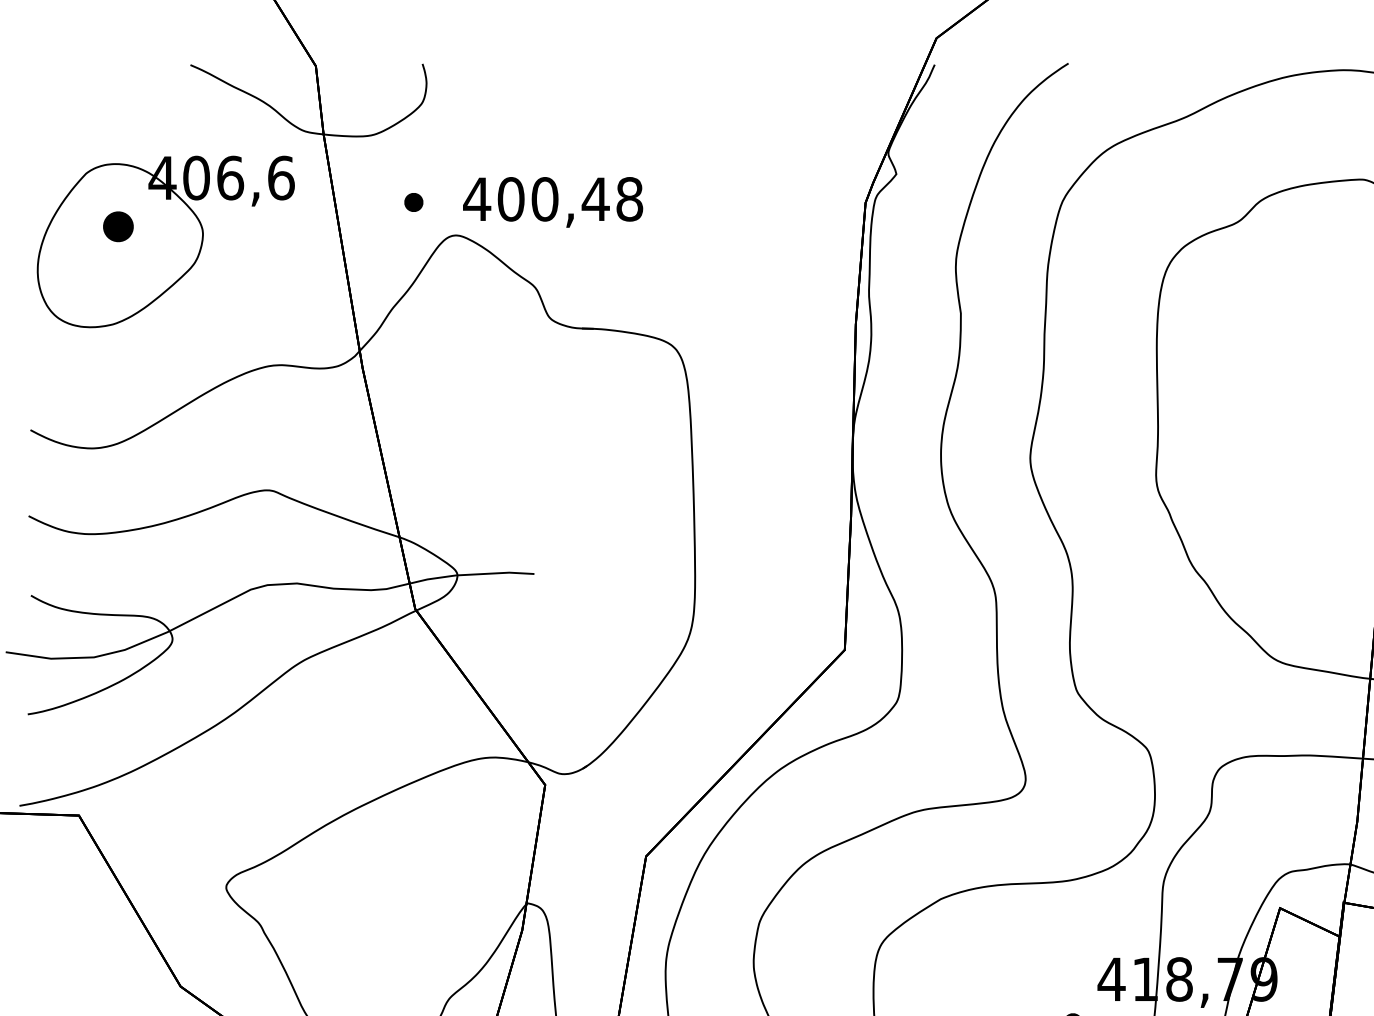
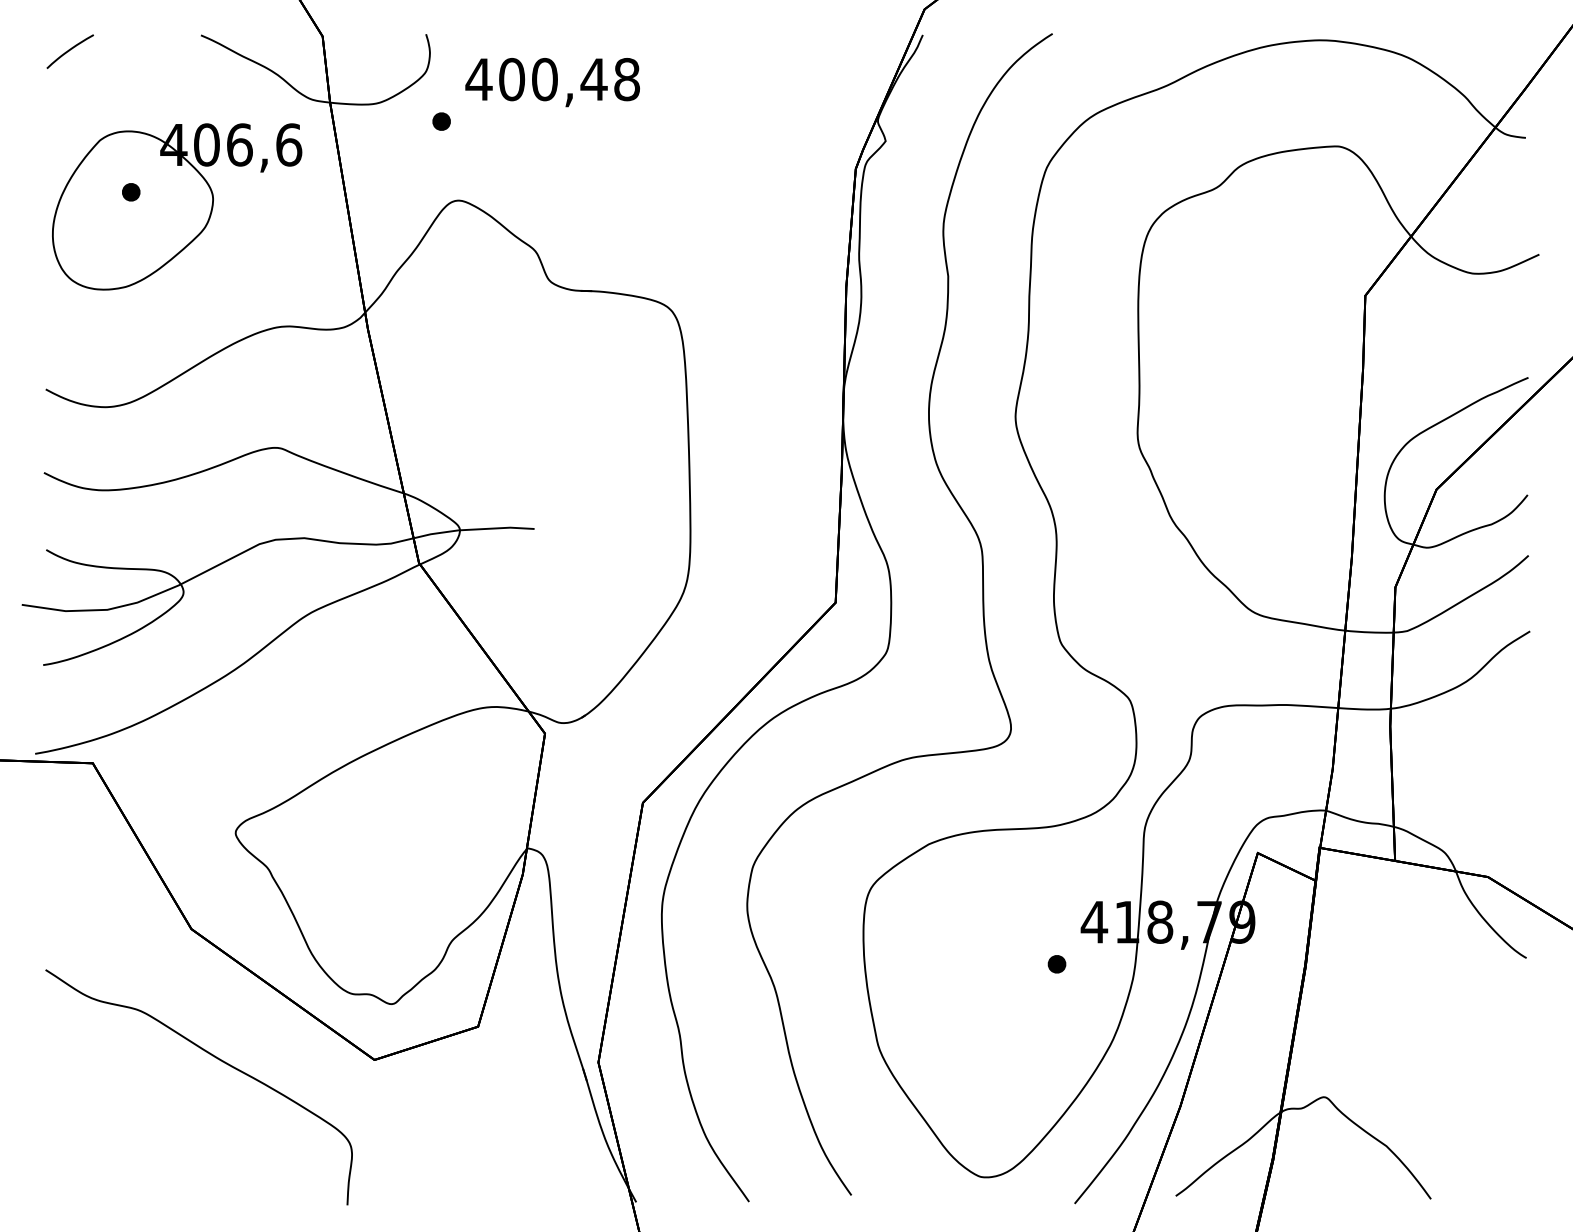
curve: (54, 81) -> (69, 51), added
part: (413, 202) -> (441, 121), moved
text: (552, 202) -> (552, 82), moved
part: (118, 227) -> (131, 192), size x0.62

